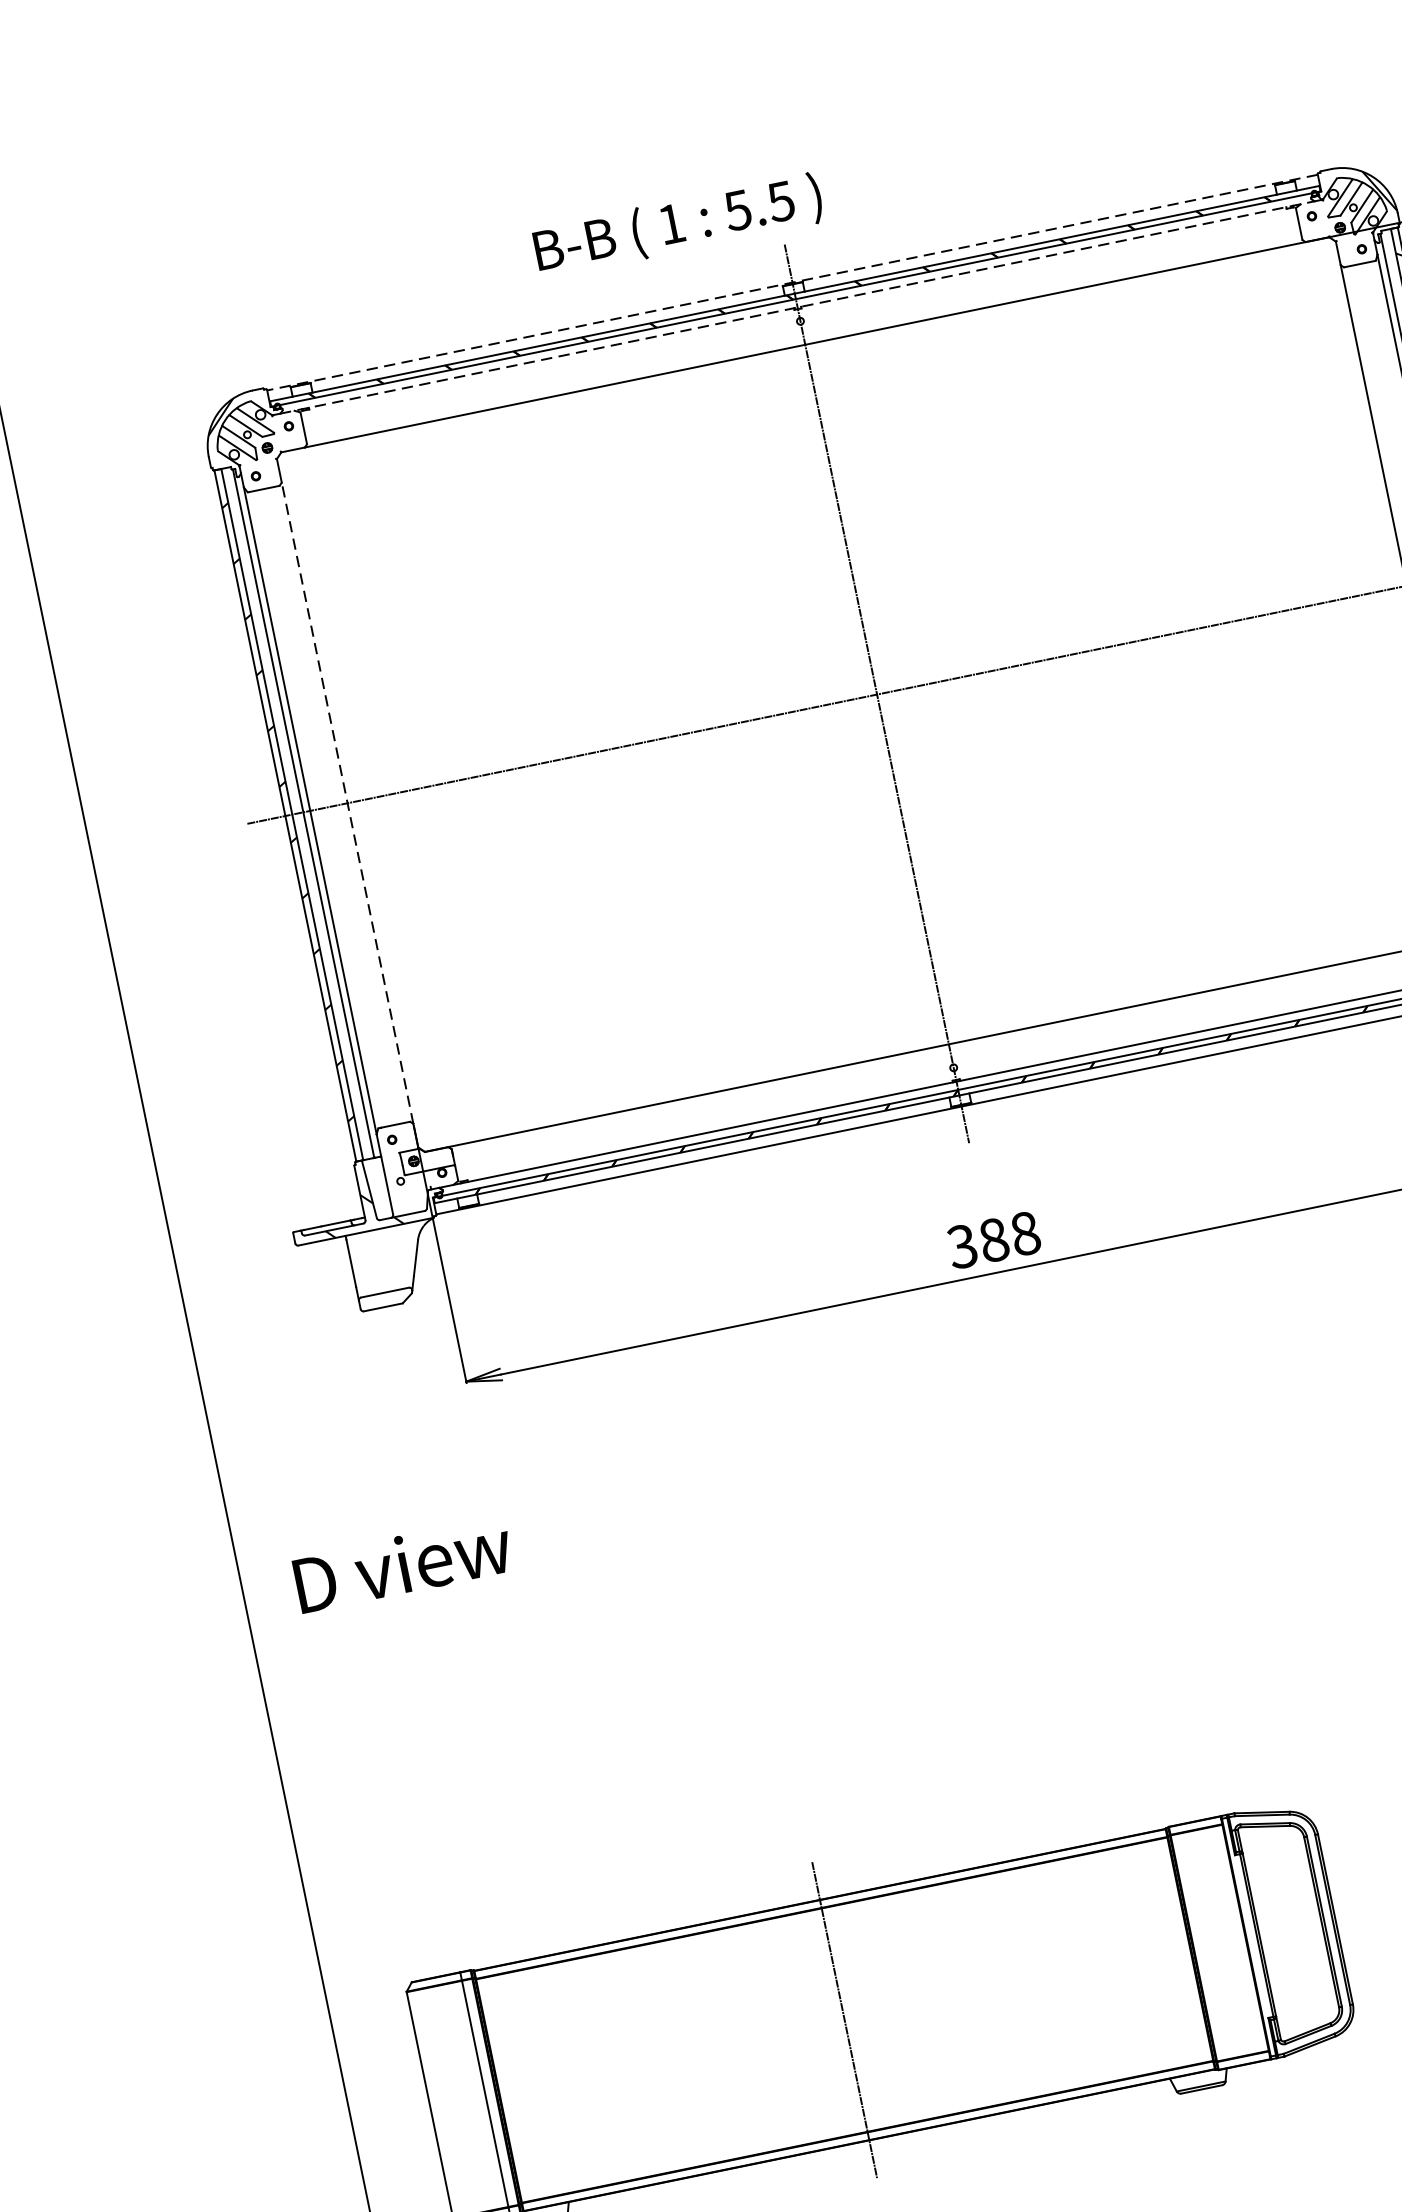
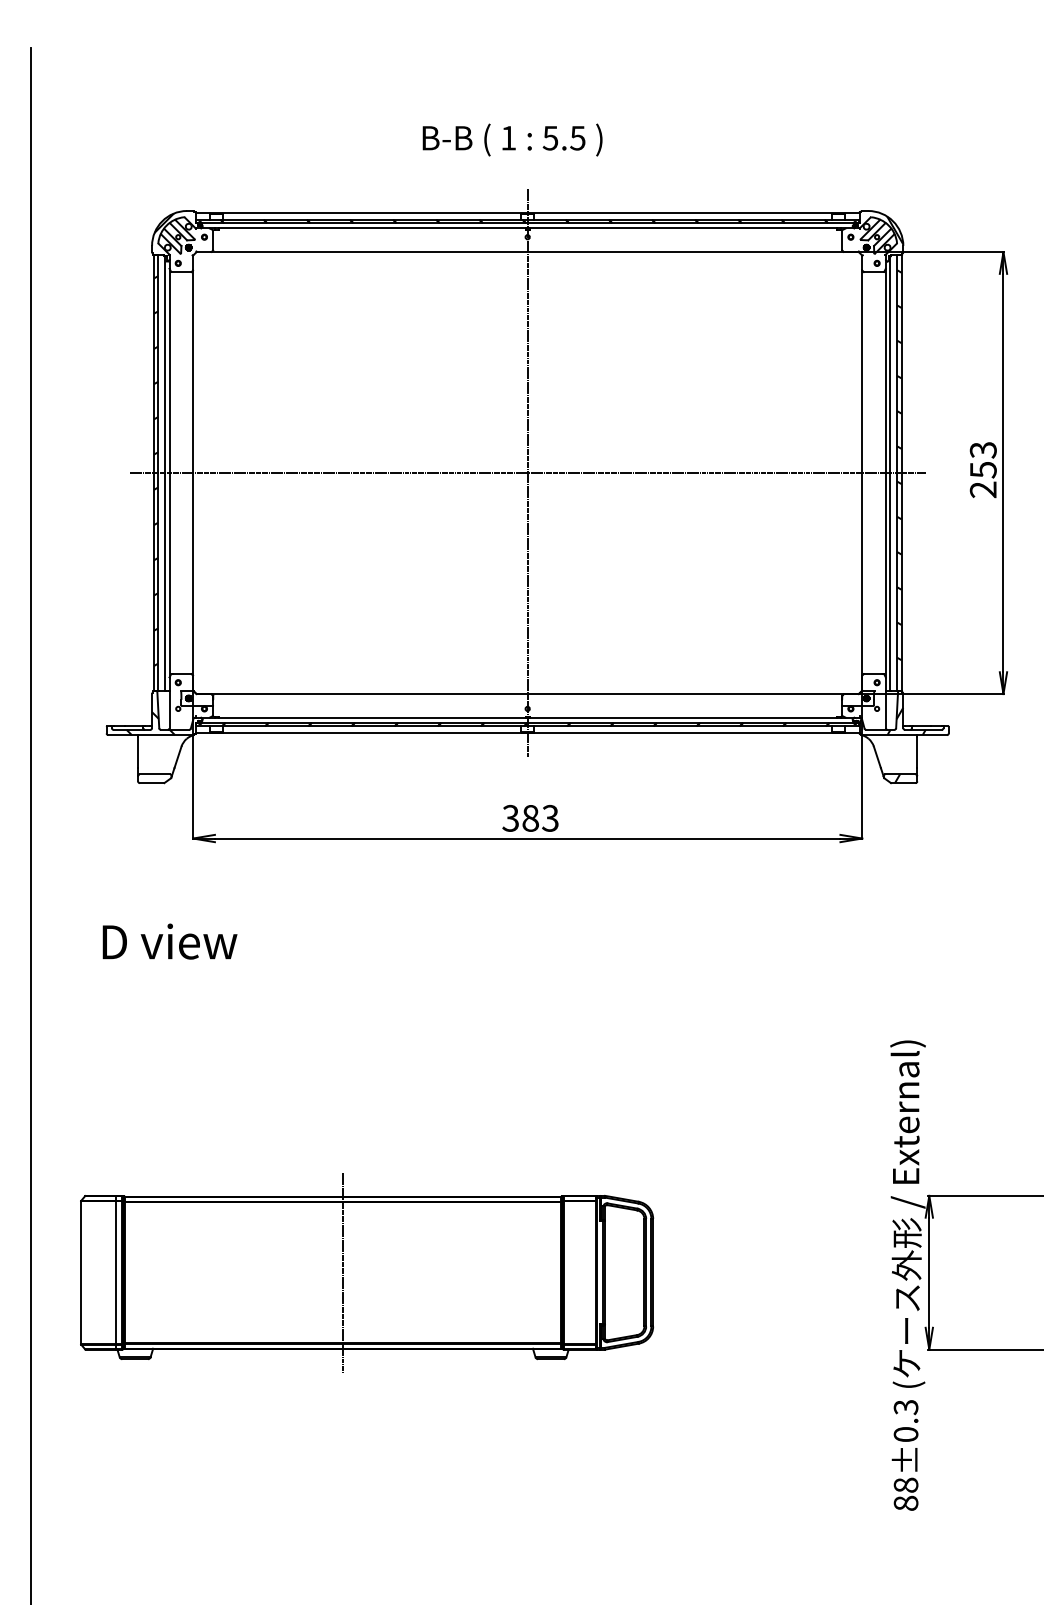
text: (678, 224) -> (512, 139), moved
line: (792, 282) -> (527, 212), dashed -> solid
line: (798, 307) -> (528, 228), dashed -> solid
line: (348, 803) -> (193, 473), dashed -> solid
text: (1025, 1232) -> (550, 817), 388 -> 383
text: (402, 1564) -> (169, 941), moved

